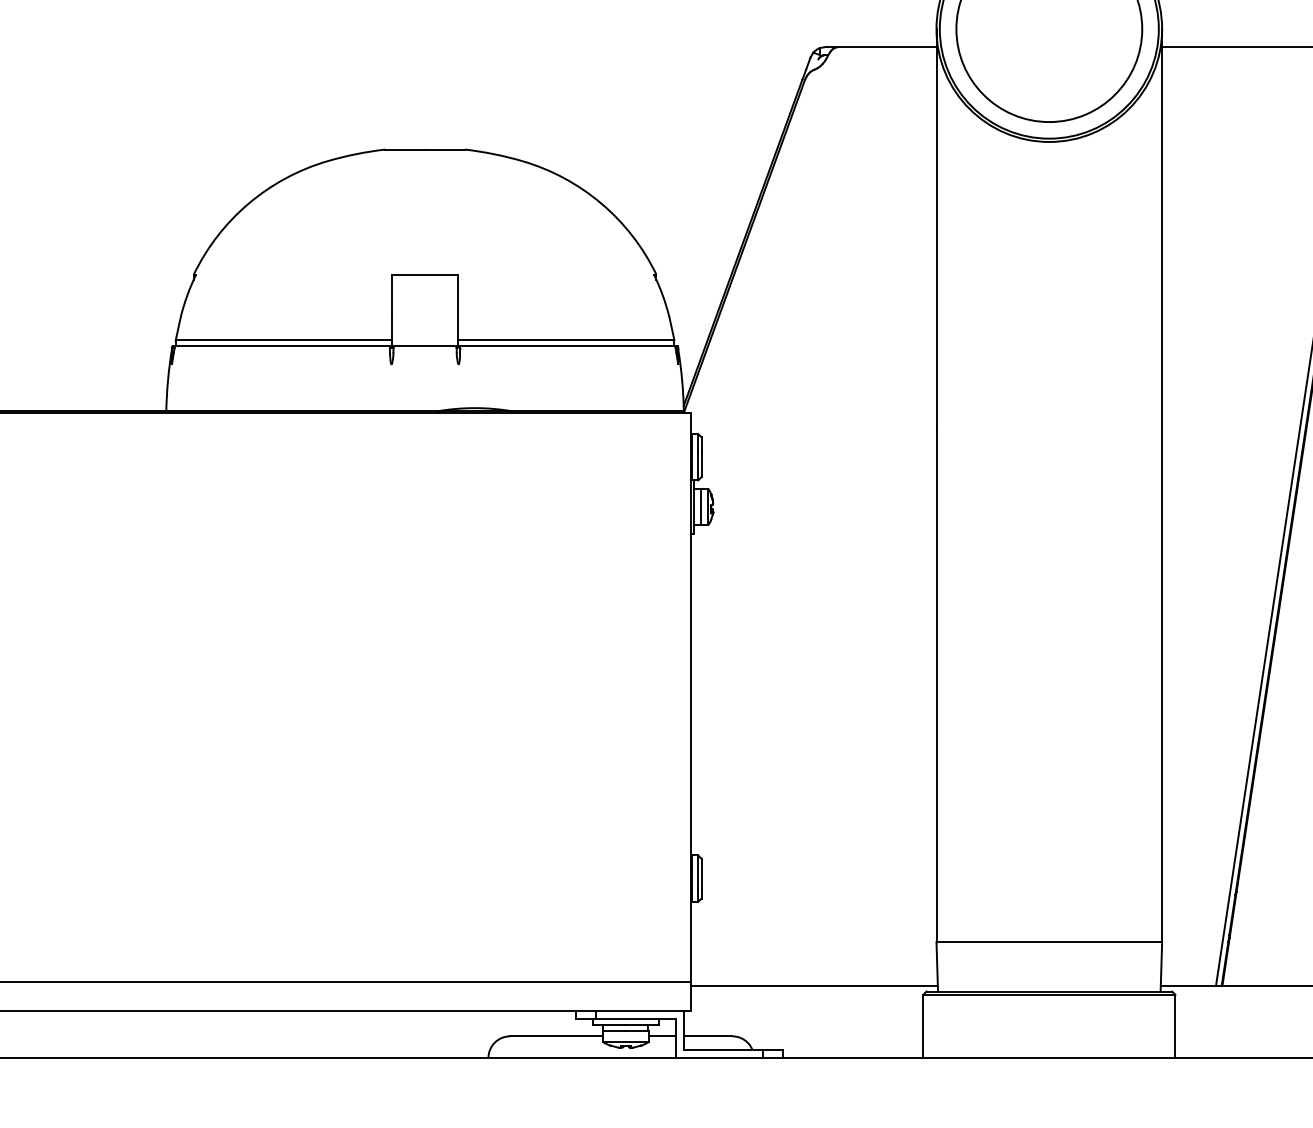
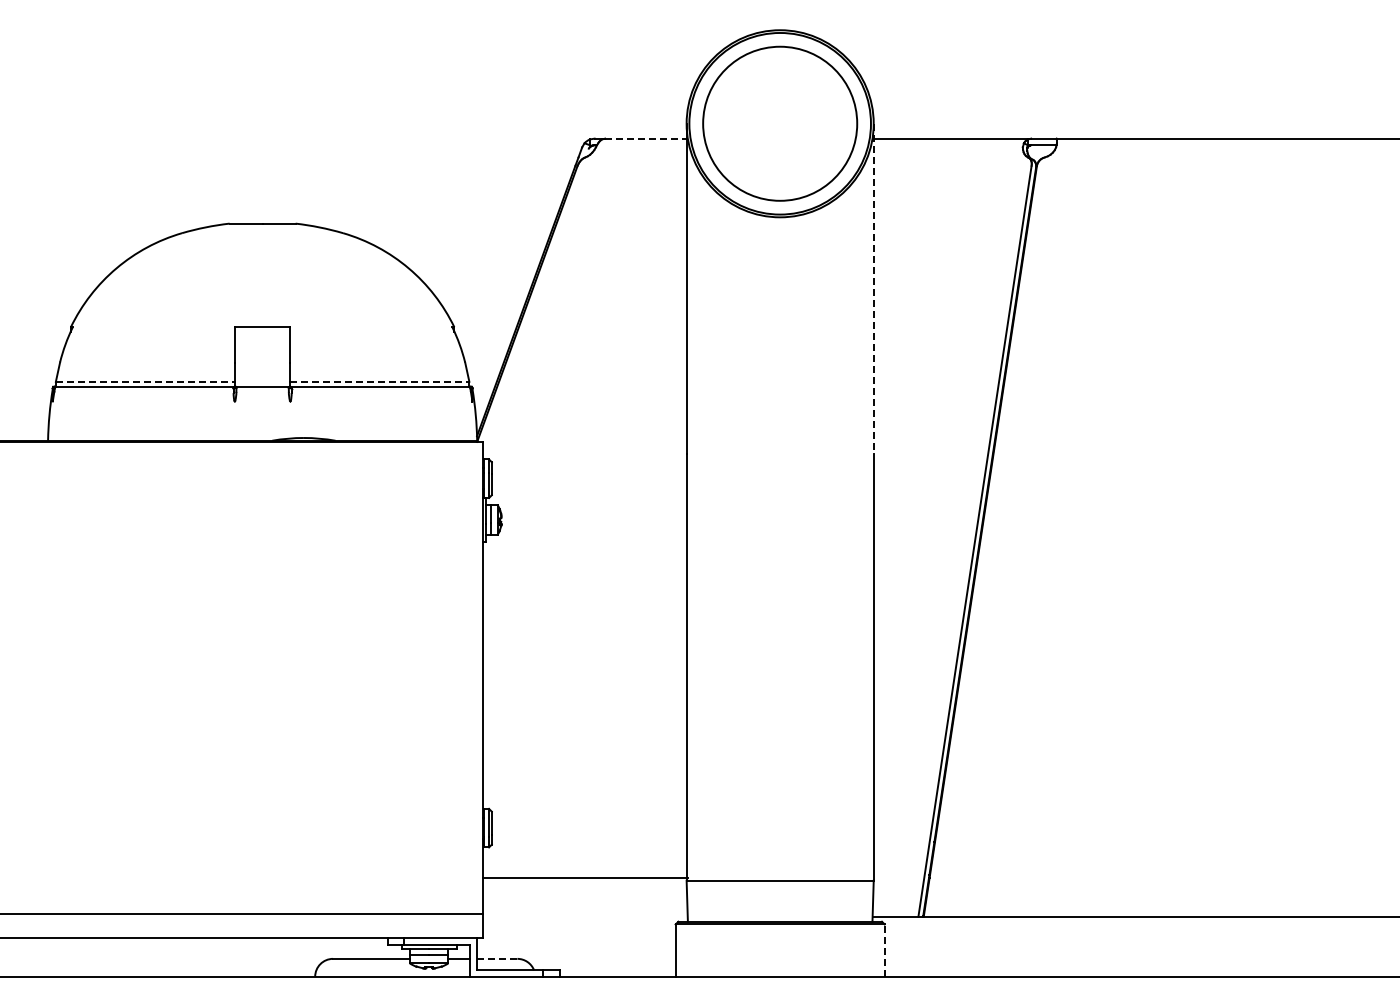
line: (886, 46) -> (645, 138), solid -> dashed
line: (1161, 229) -> (873, 289), solid -> dashed
line: (283, 339) -> (145, 381), solid -> dashed
line: (566, 339) -> (379, 381), solid -> dashed
line: (813, 985) -> (584, 877), moved
line: (1175, 1026) -> (884, 950), solid -> dashed
line: (708, 1035) -> (497, 958), solid -> dashed

